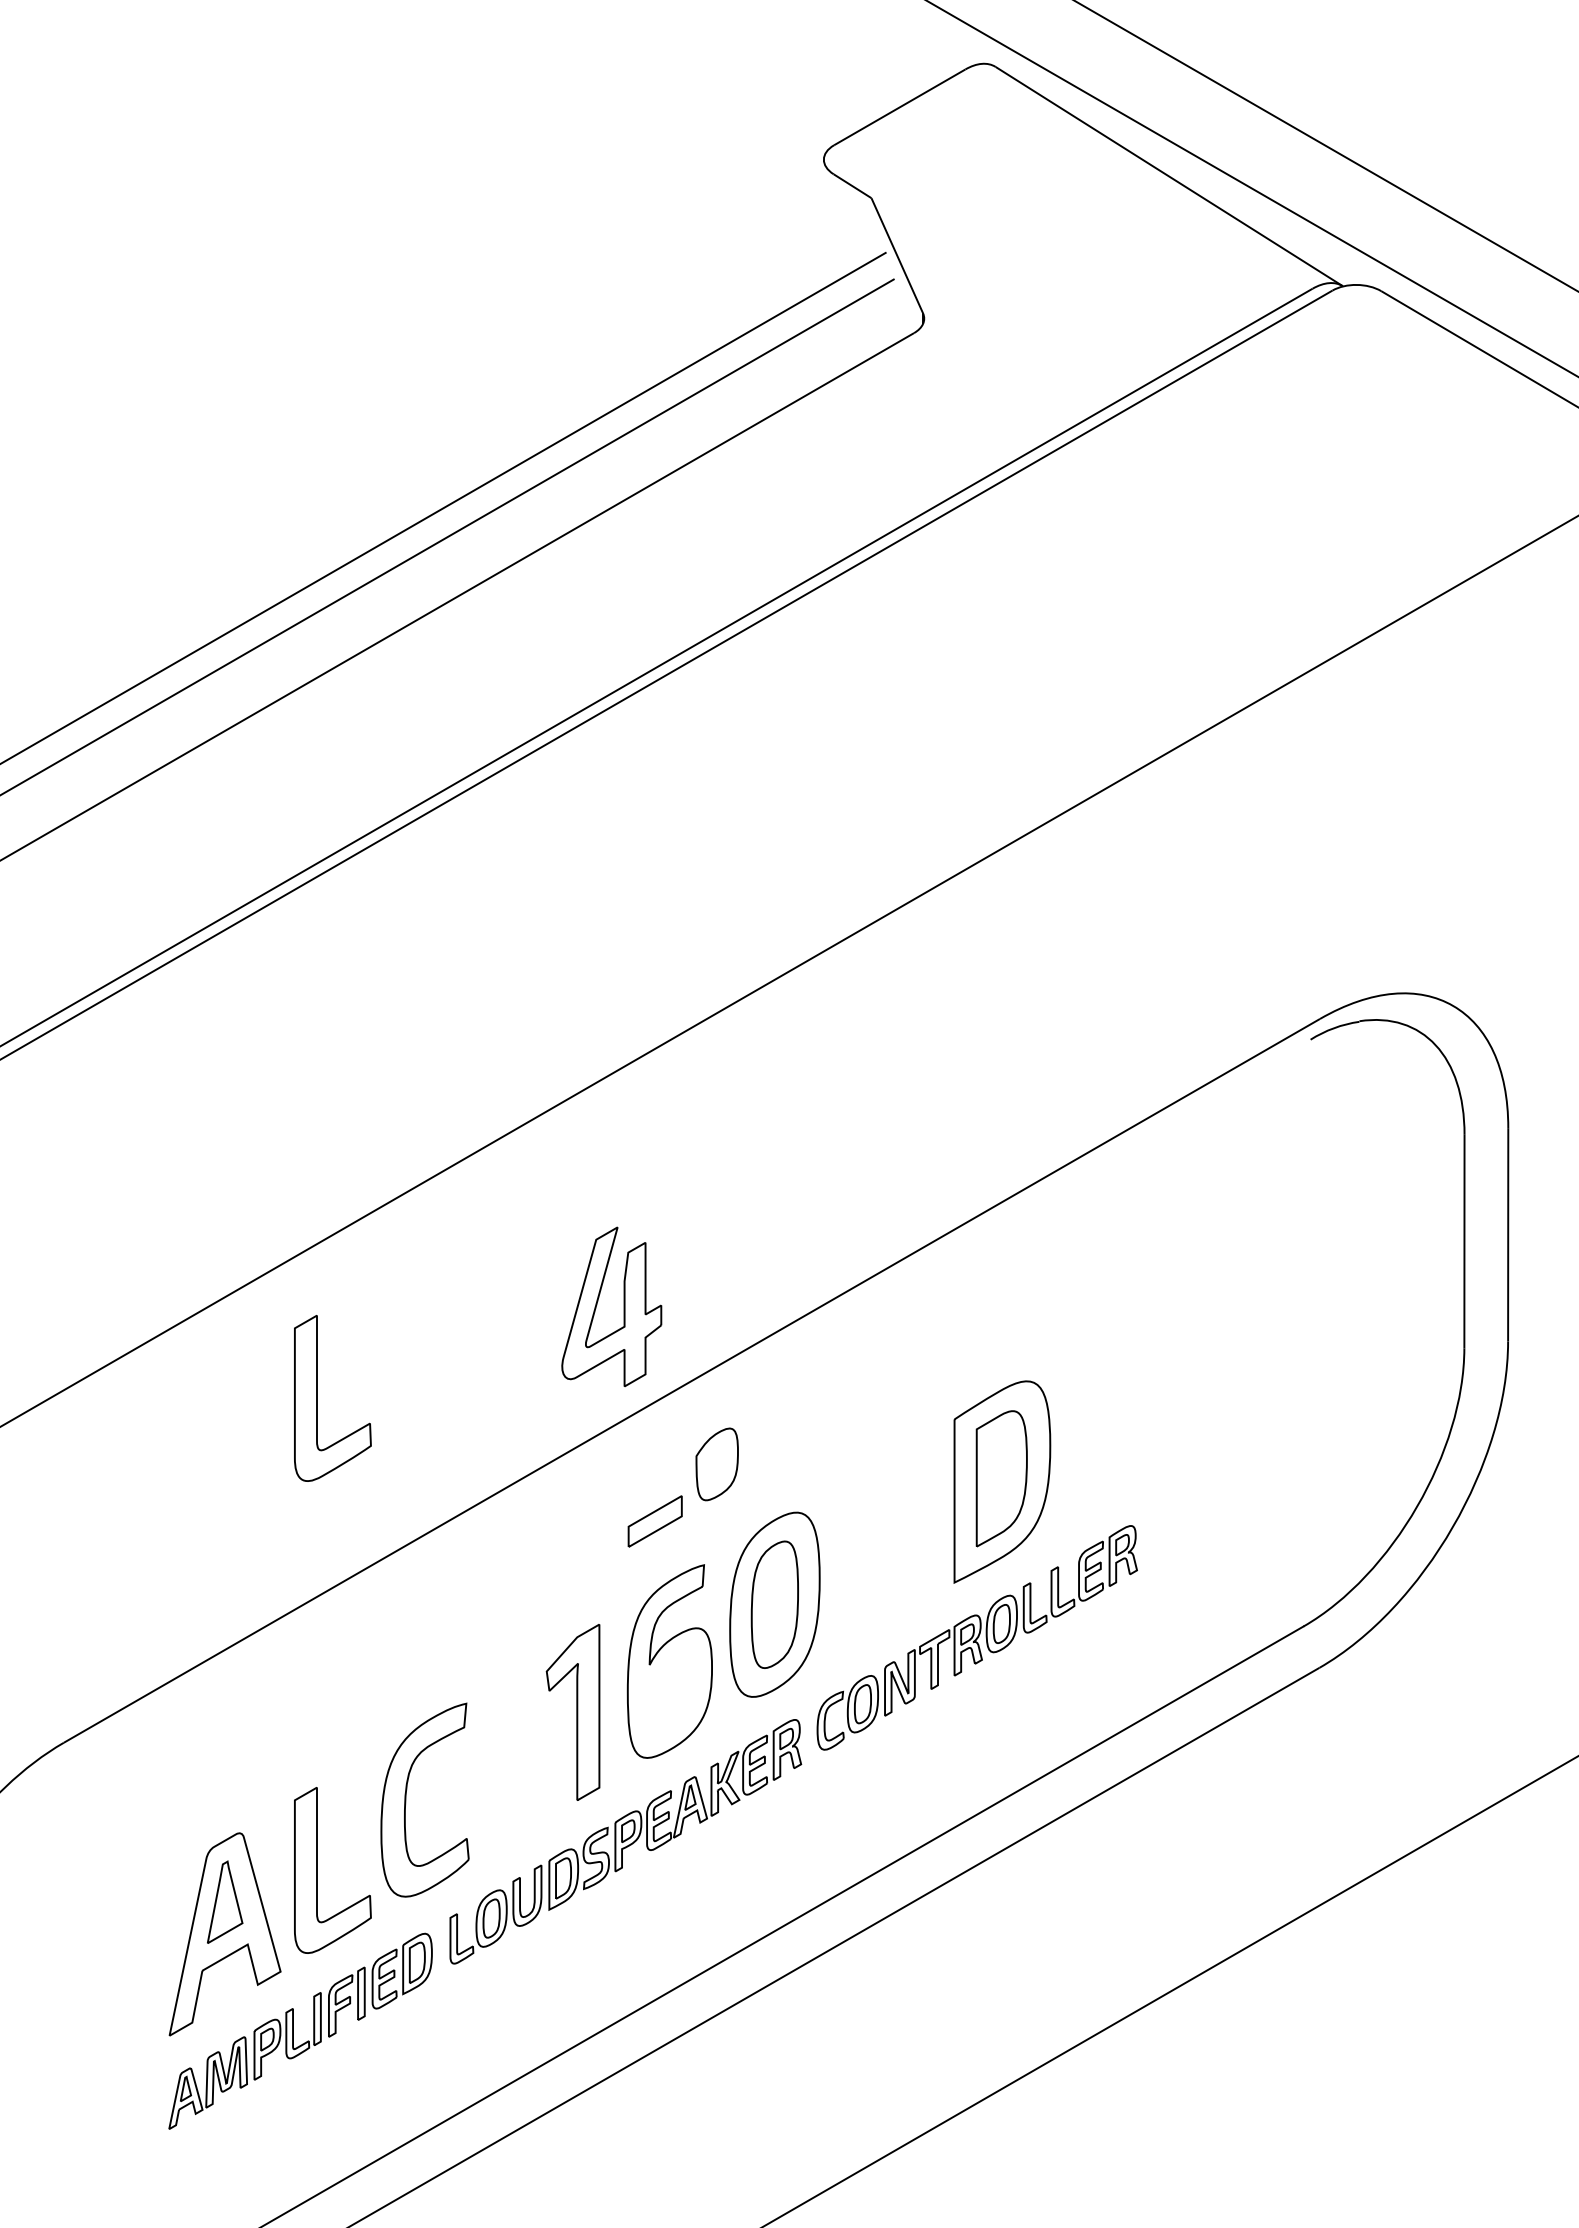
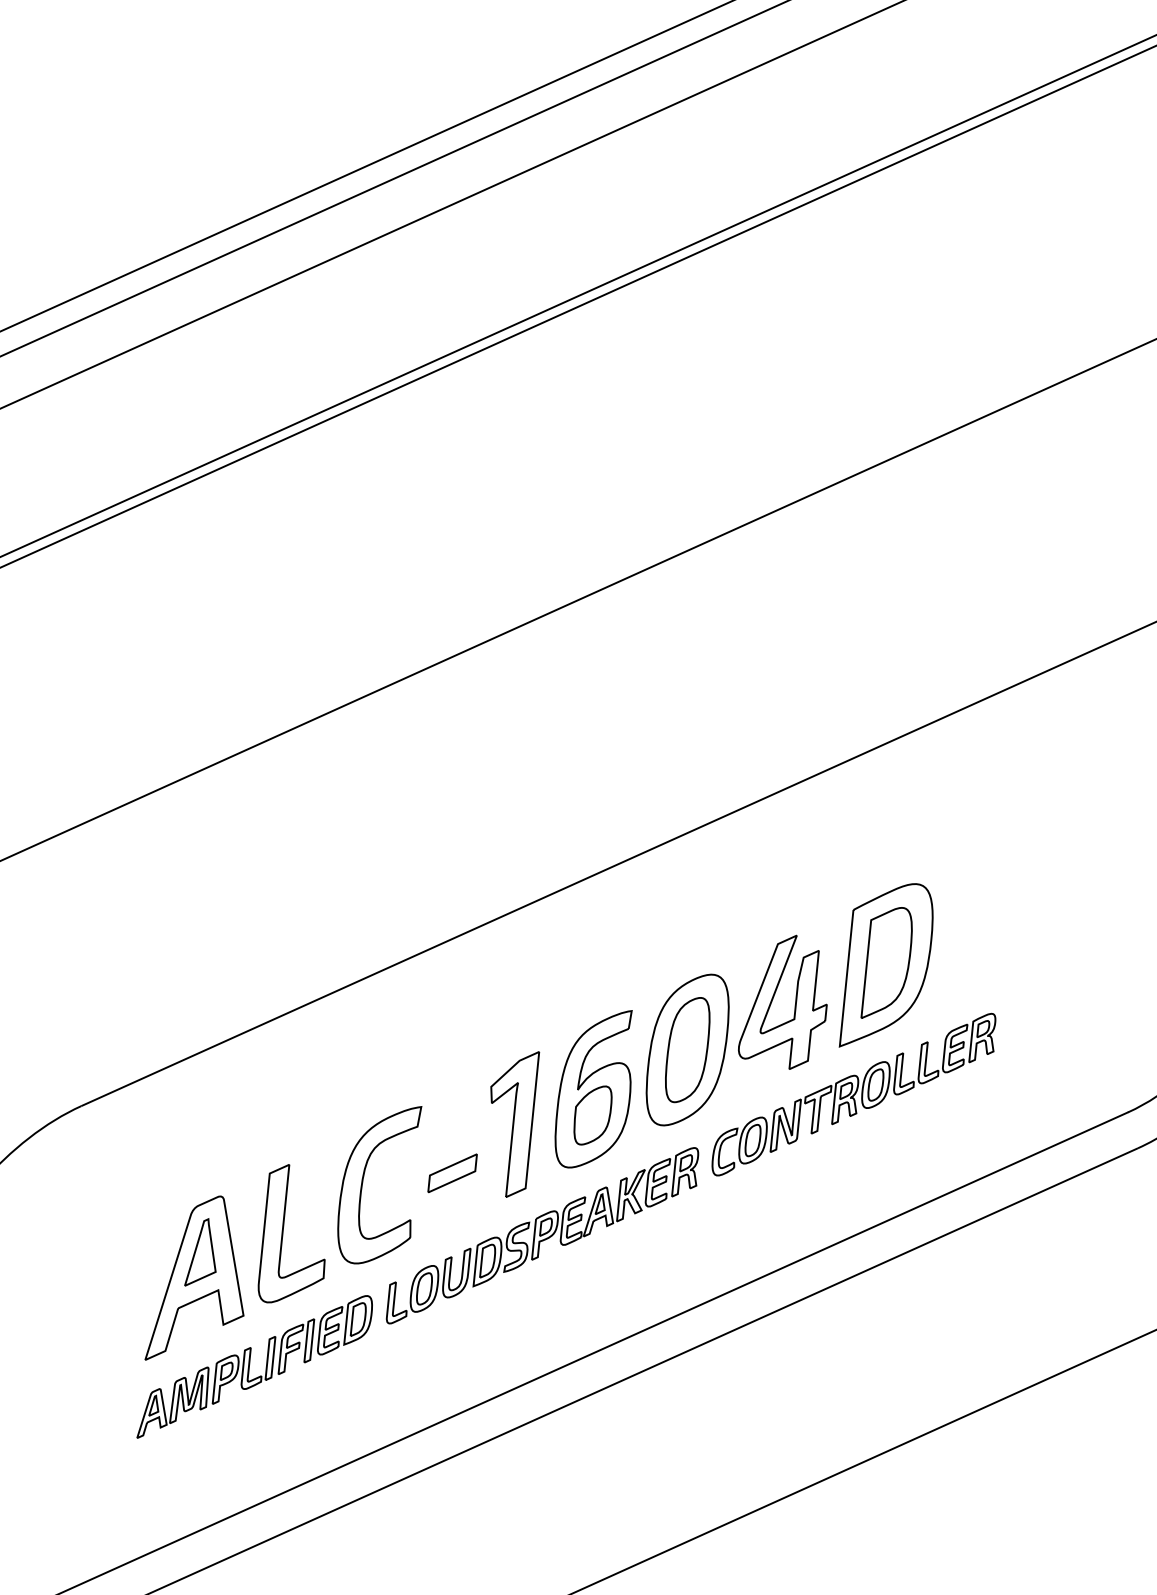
part: (623, 1306) -> (795, 1002), moved
part: (317, 1398) -> (322, 839), removed
part: (716, 1464) -> (592, 1115), moved
part: (654, 1521) -> (452, 1173), moved

